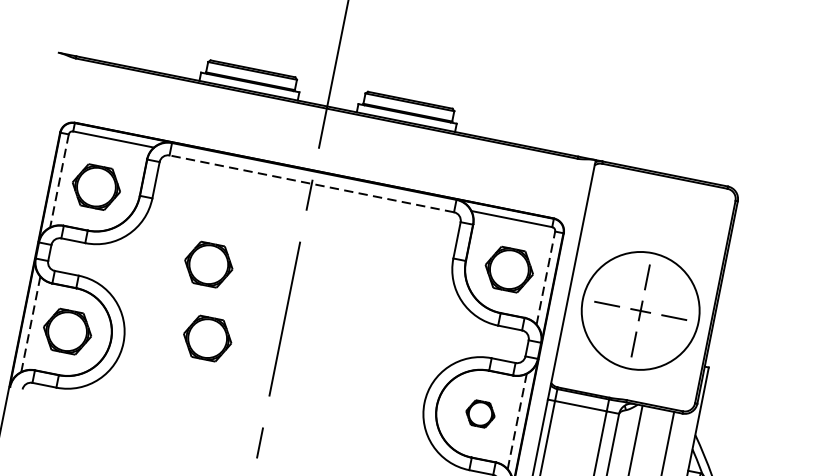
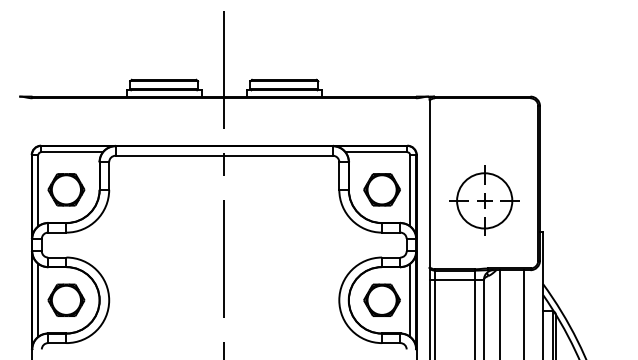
line: (59, 180) -> (38, 190), dashed -> solid
line: (312, 183) -> (224, 155), dashed -> solid
part: (209, 263) -> (160, 229), removed
line: (546, 277) -> (410, 190), dashed -> solid
circle: (640, 310) -> (484, 200), size x0.62
line: (31, 324) -> (38, 300), dashed -> solid
part: (207, 338) -> (170, 284), removed
part: (479, 412) -> (381, 299), size x1.67
line: (517, 420) -> (410, 299), dashed -> solid

